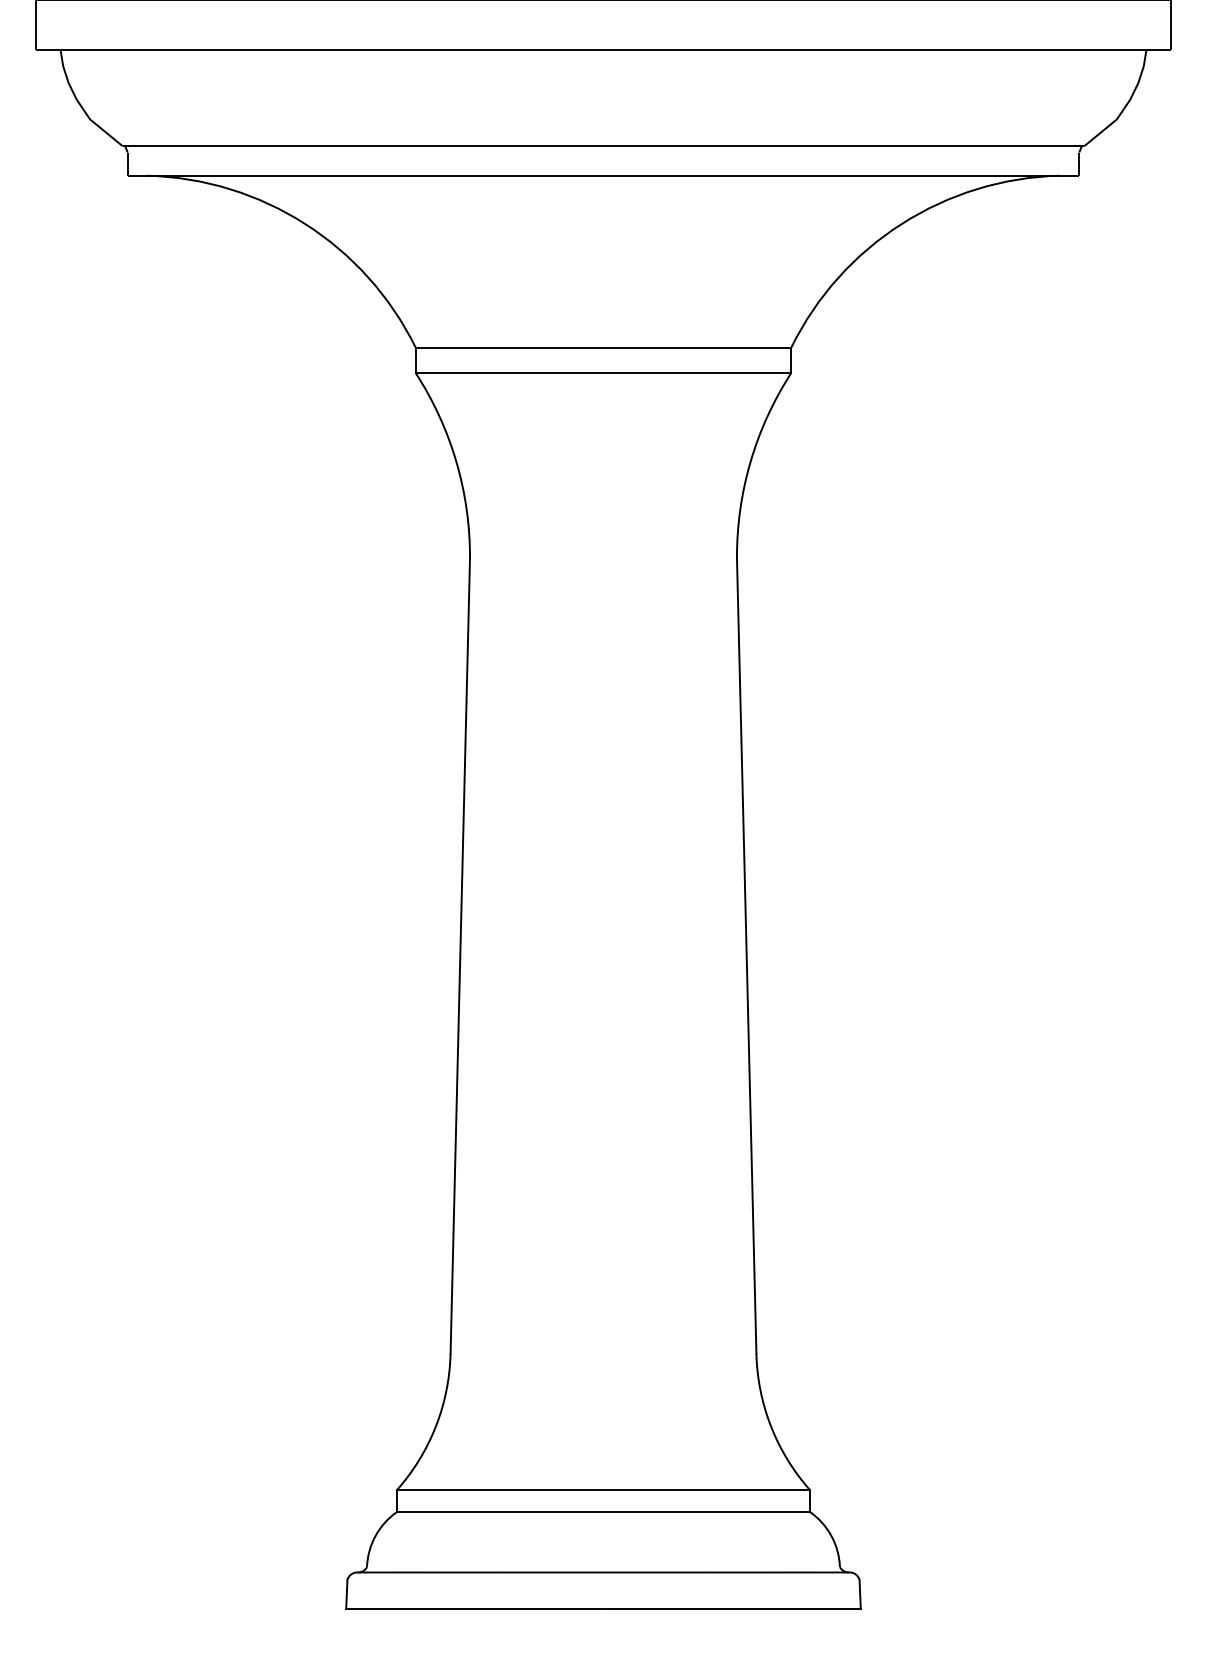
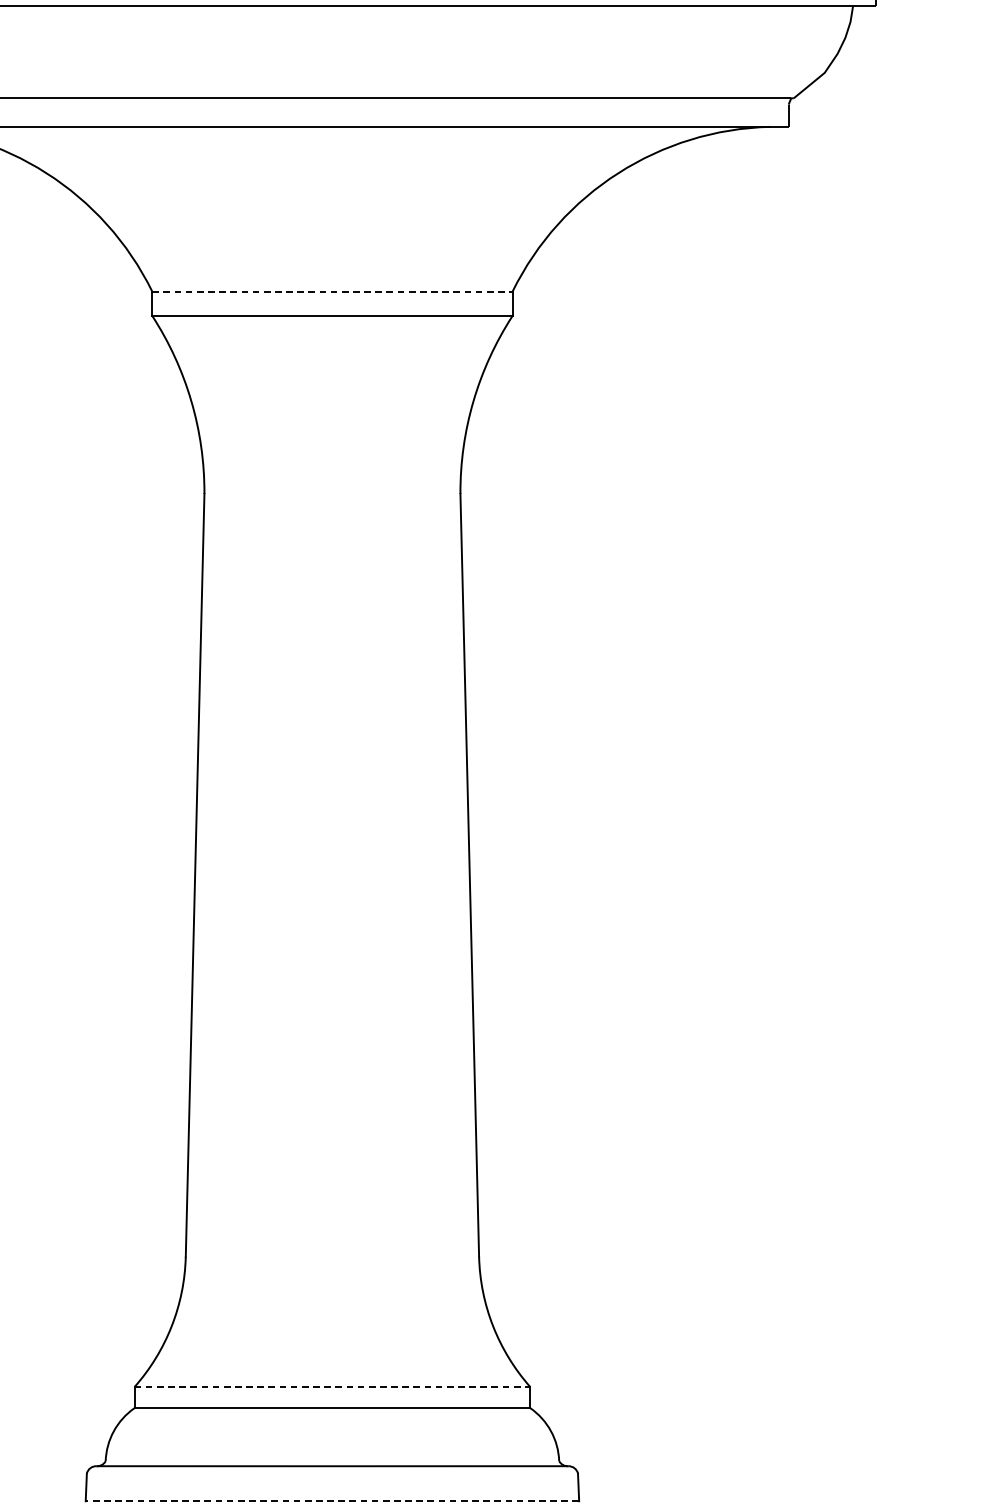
line: (603, 347) -> (332, 291), solid -> dashed
line: (603, 1489) -> (332, 1386), solid -> dashed
line: (603, 1608) -> (332, 1500), solid -> dashed

